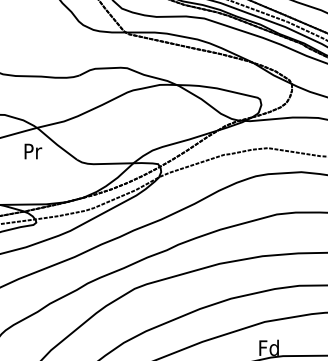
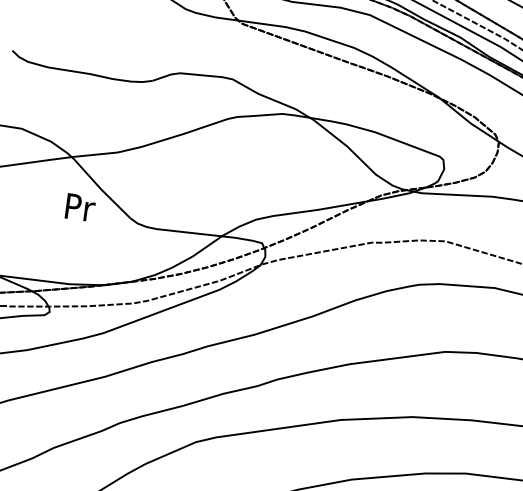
text: (33, 151) -> (80, 207), moved

